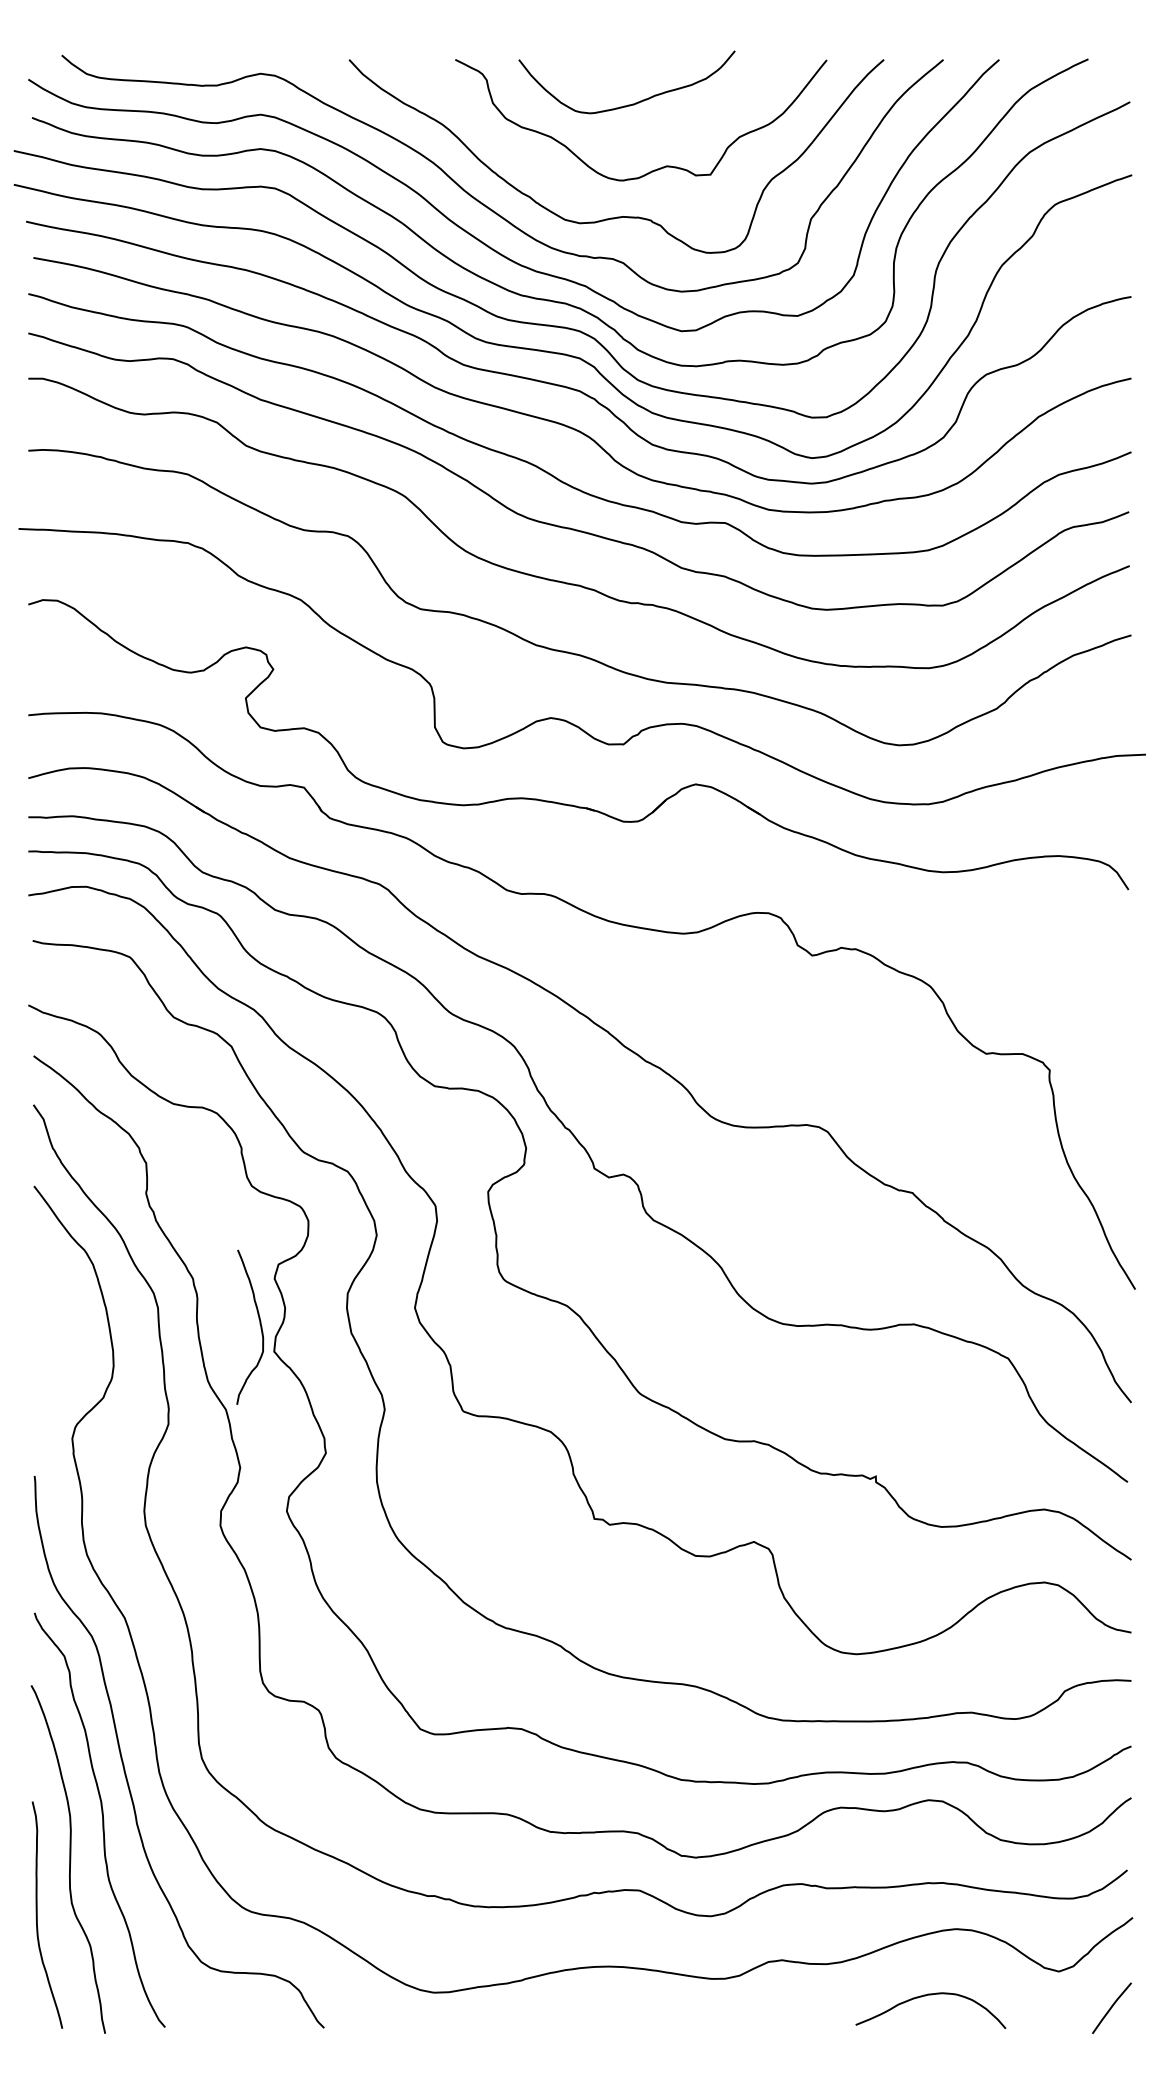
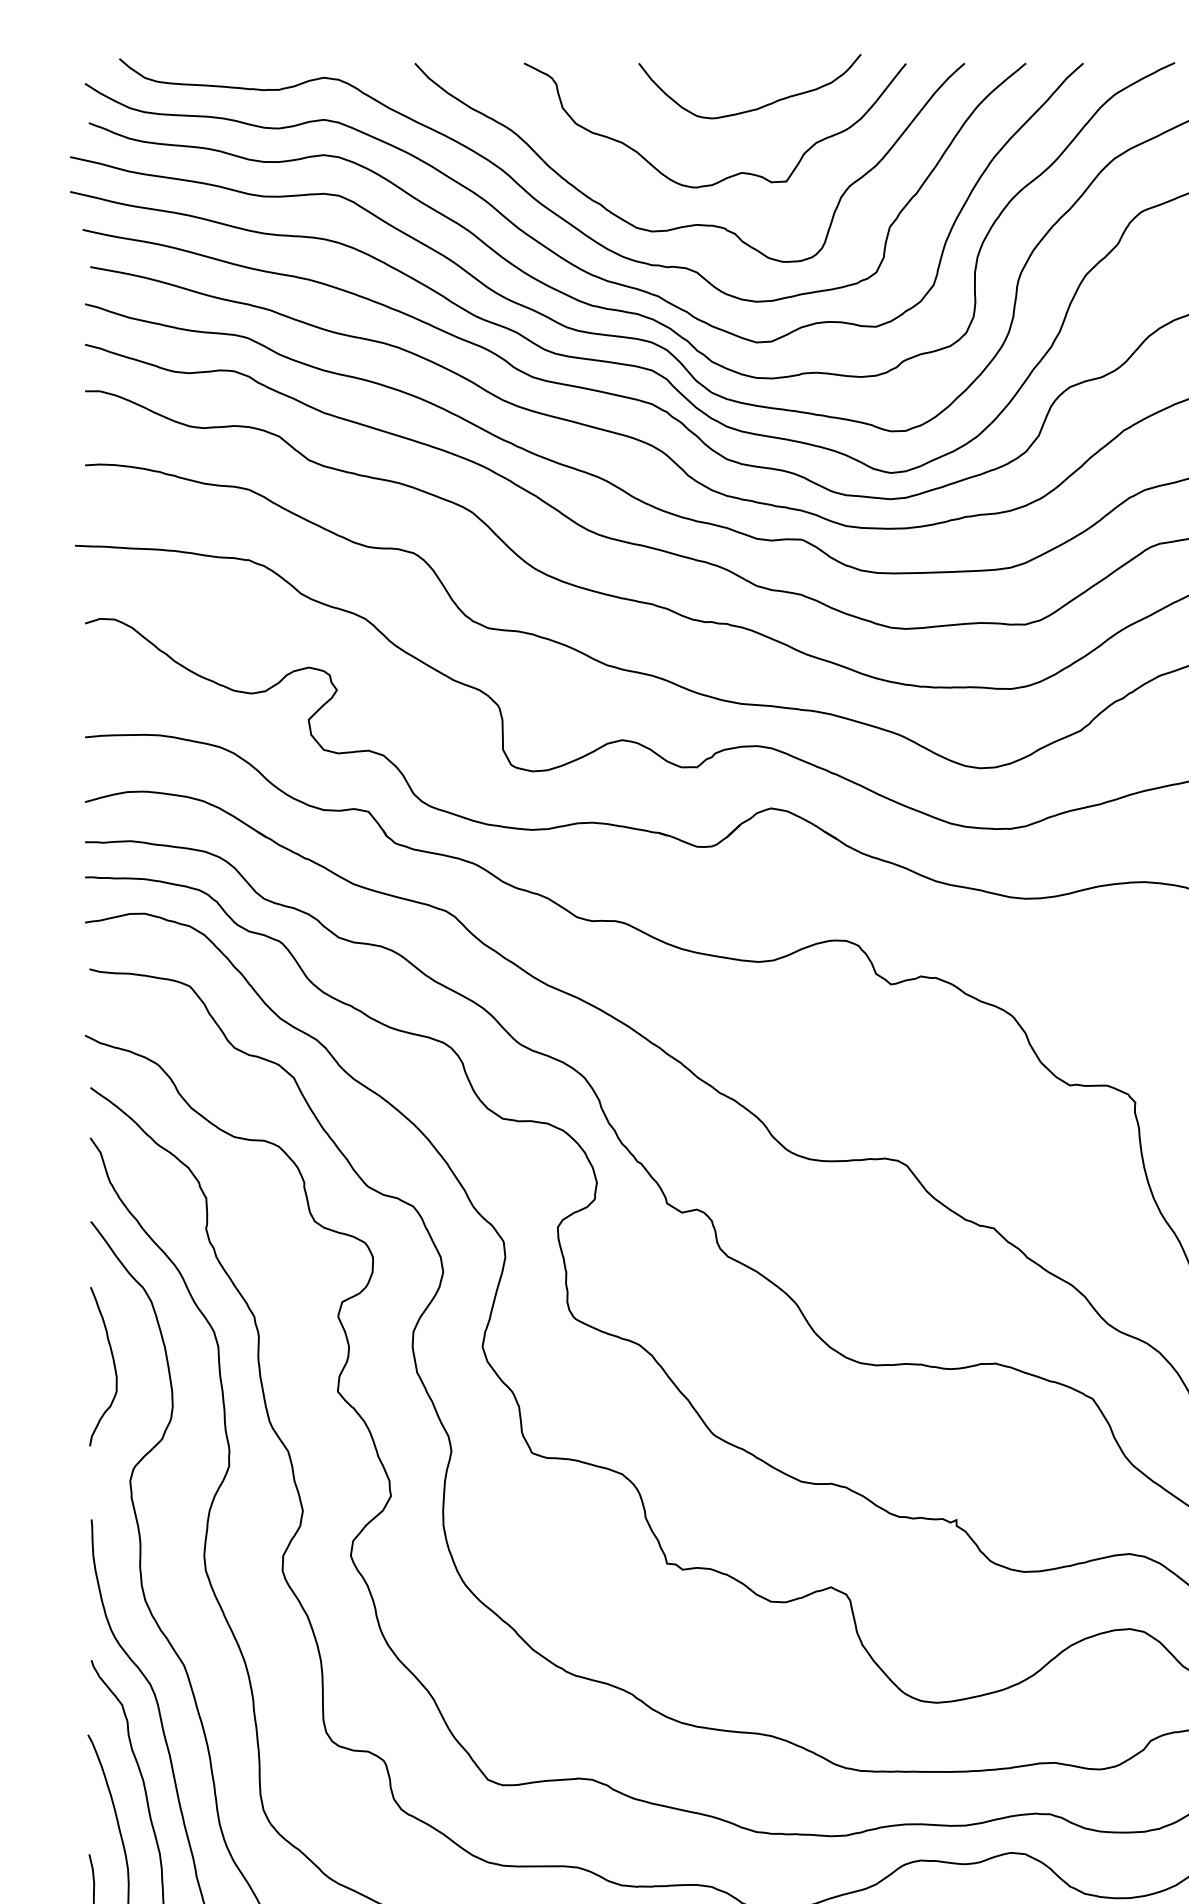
curve: (632, 103) -> (755, 108), moved
curve: (259, 1324) -> (112, 1363), moved

